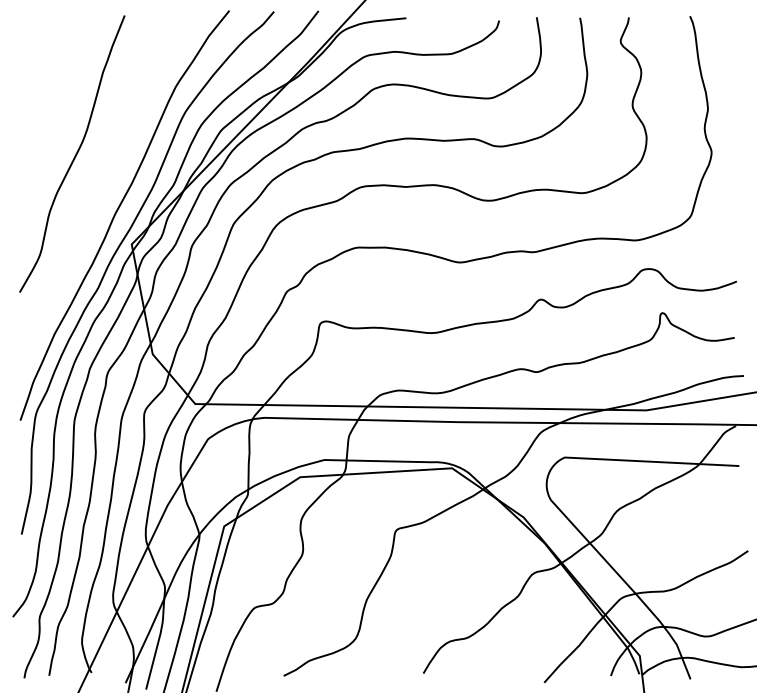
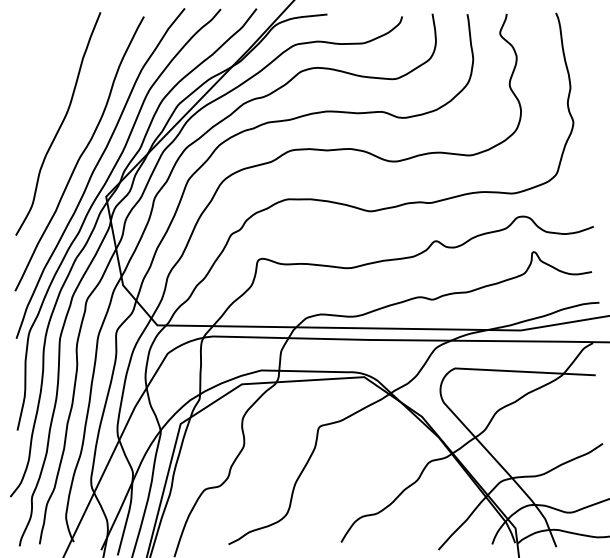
curve: (100, 191) -> (81, 154), added

